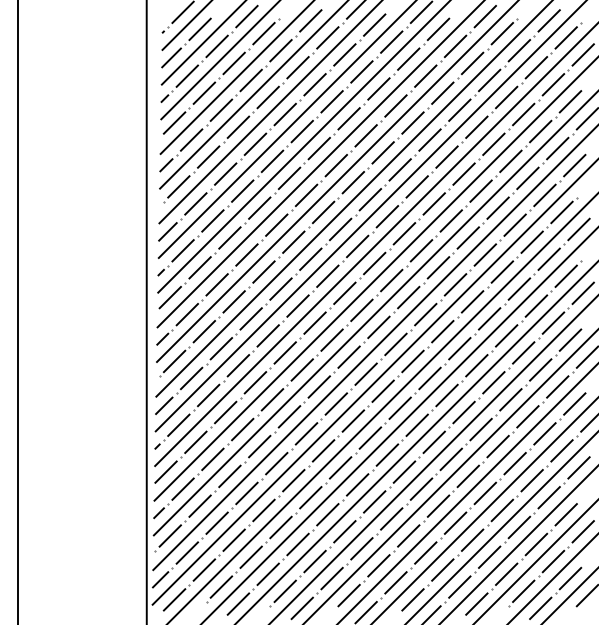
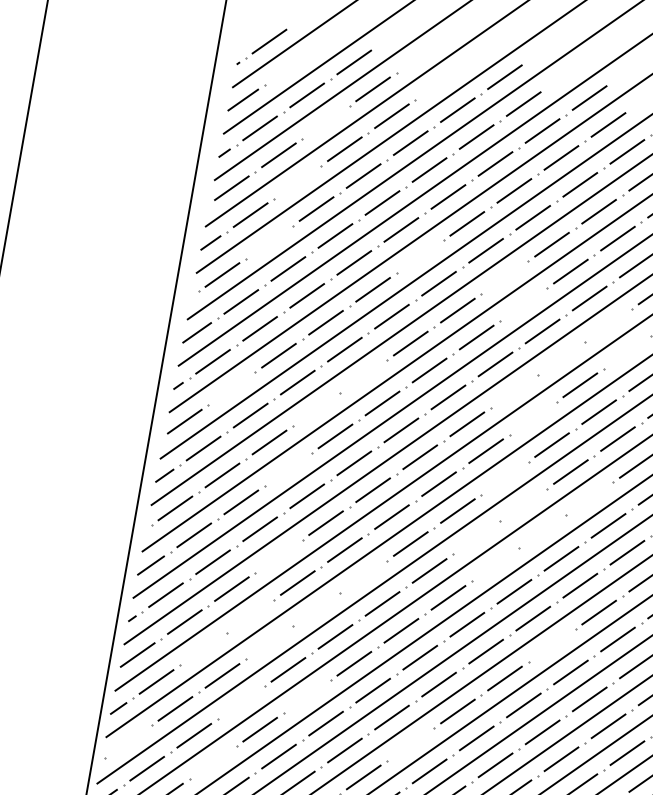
line: (310, 20) -> (438, 82), removed
line: (199, 29) -> (287, 68), removed
line: (233, 63) -> (325, 122), removed
line: (221, 109) -> (298, 181), removed
line: (318, 148) -> (419, 256), removed
line: (382, 152) -> (504, 277), removed
line: (208, 156) -> (269, 241), removed
line: (399, 169) -> (522, 303), removed
line: (463, 173) -> (607, 324), removed
line: (480, 190) -> (626, 351), removed
line: (433, 203) -> (560, 357), removed
line: (404, 233) -> (514, 391), removed
line: (293, 241) -> (363, 375), removed
line: (421, 250) -> (533, 417), removed
line: (199, 267) -> (231, 388), removed
line: (263, 271) -> (316, 408), removed
line: (408, 297) -> (504, 477), removed
line: (472, 301) -> (589, 498), removed
line: (425, 314) -> (523, 504), removed
line: (250, 318) -> (287, 468), removed
line: (442, 331) -> (542, 531), removed
line: (395, 344) -> (476, 537), removed
line: (412, 361) -> (494, 564), removed
line: (255, 382) -> (279, 555), removed
line: (318, 386) -> (362, 576), removed
line: (463, 412) -> (551, 645), removed
line: (289, 416) -> (316, 609), removed
line: (242, 429) -> (250, 615), removed
line: (259, 446) -> (269, 642), removed
line: (212, 459) -> (203, 649), removed
line: (293, 480) -> (306, 696), removed
line: (246, 493) -> (240, 702), removed
line: (374, 501) -> (410, 743), removed
line: (169, 535) -> (127, 740), removed
line: (233, 539) -> (212, 761), removed

